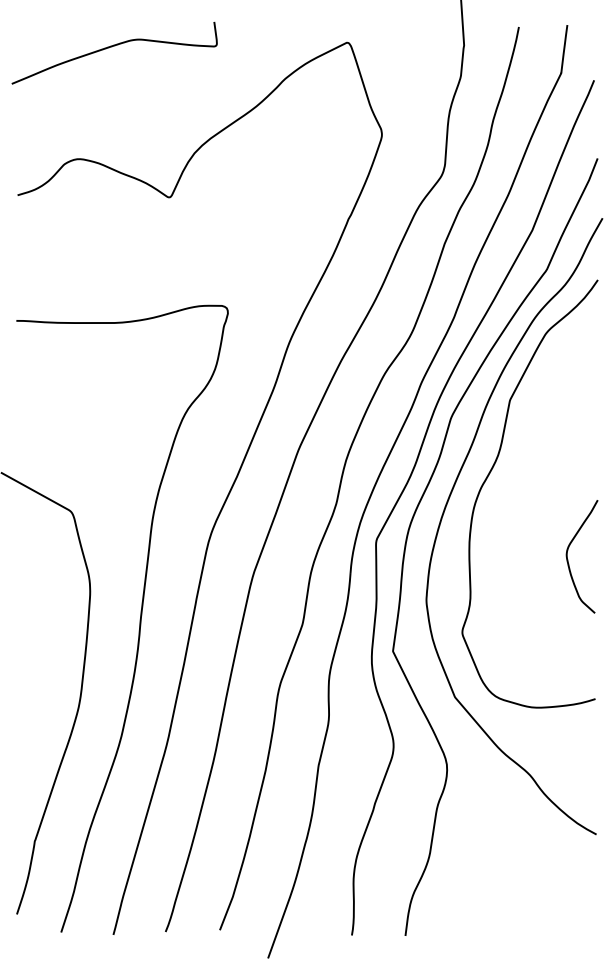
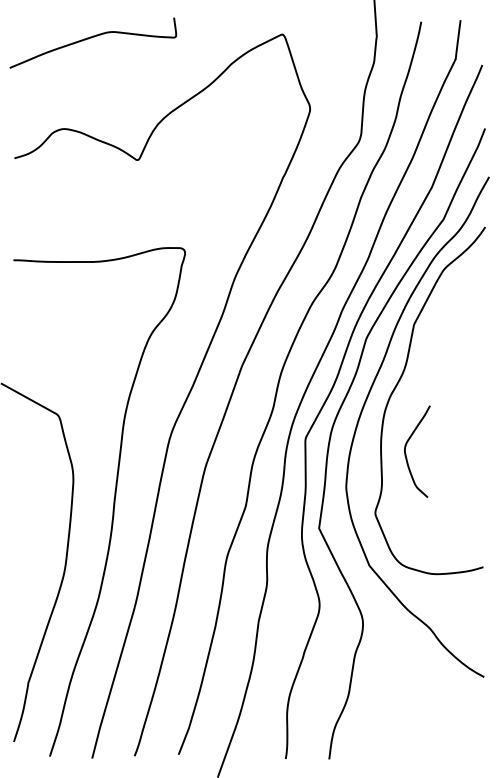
curve: (568, 559) -> (406, 453), moved

